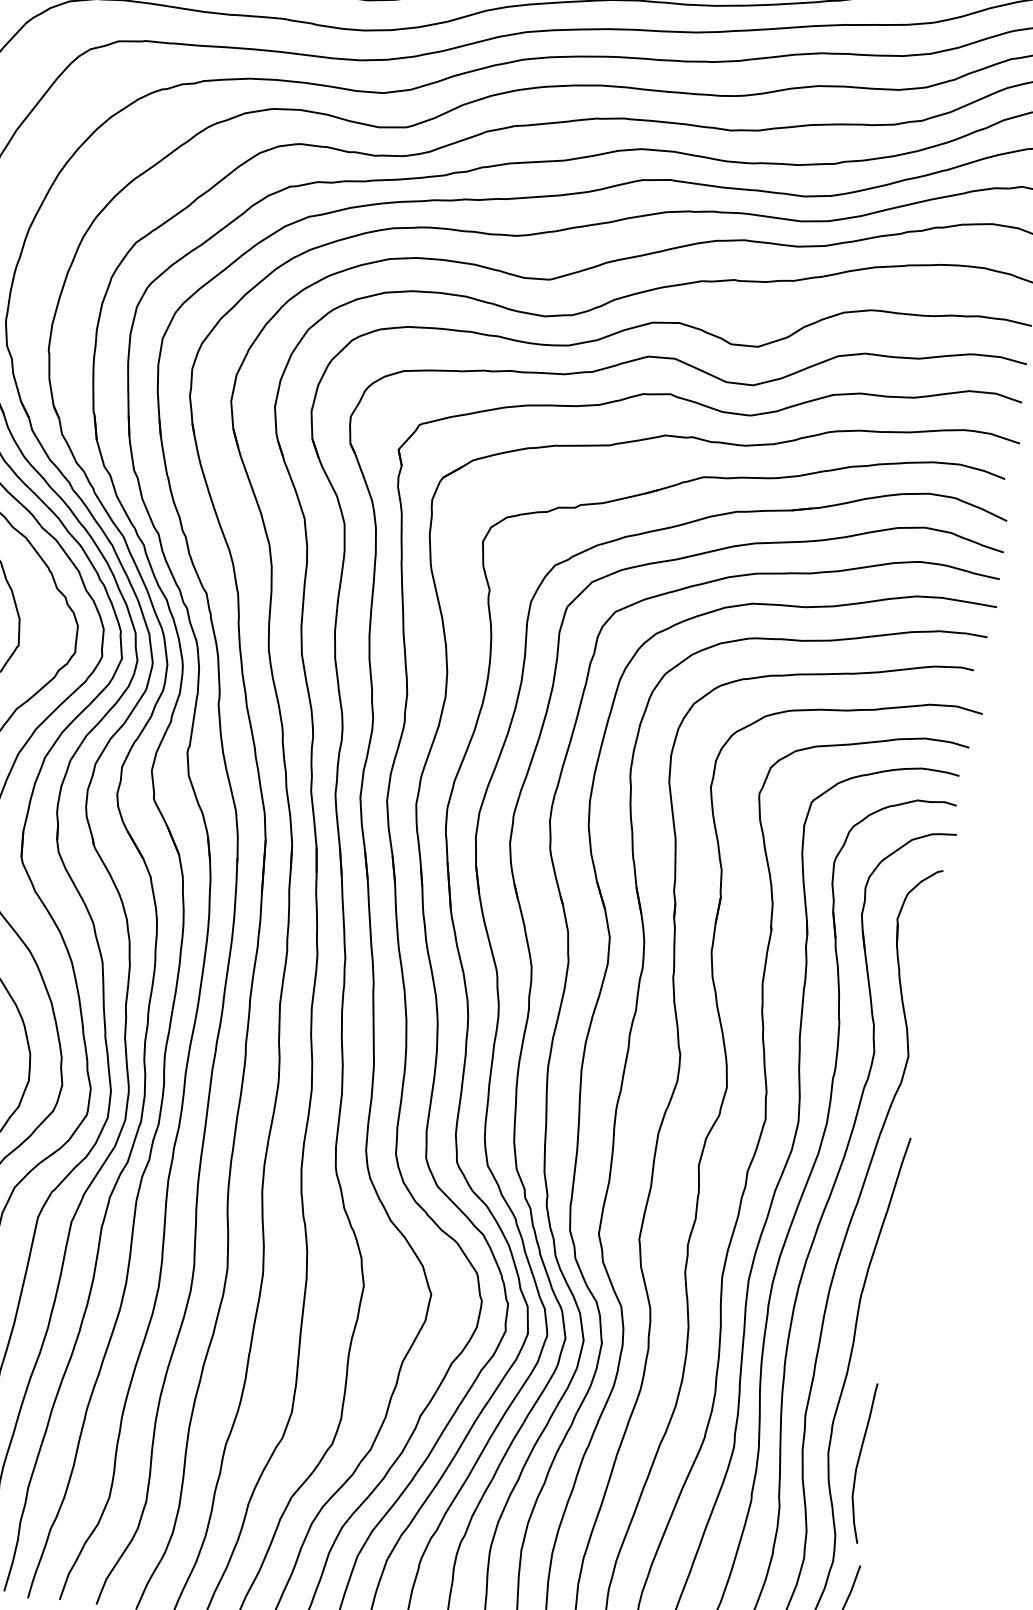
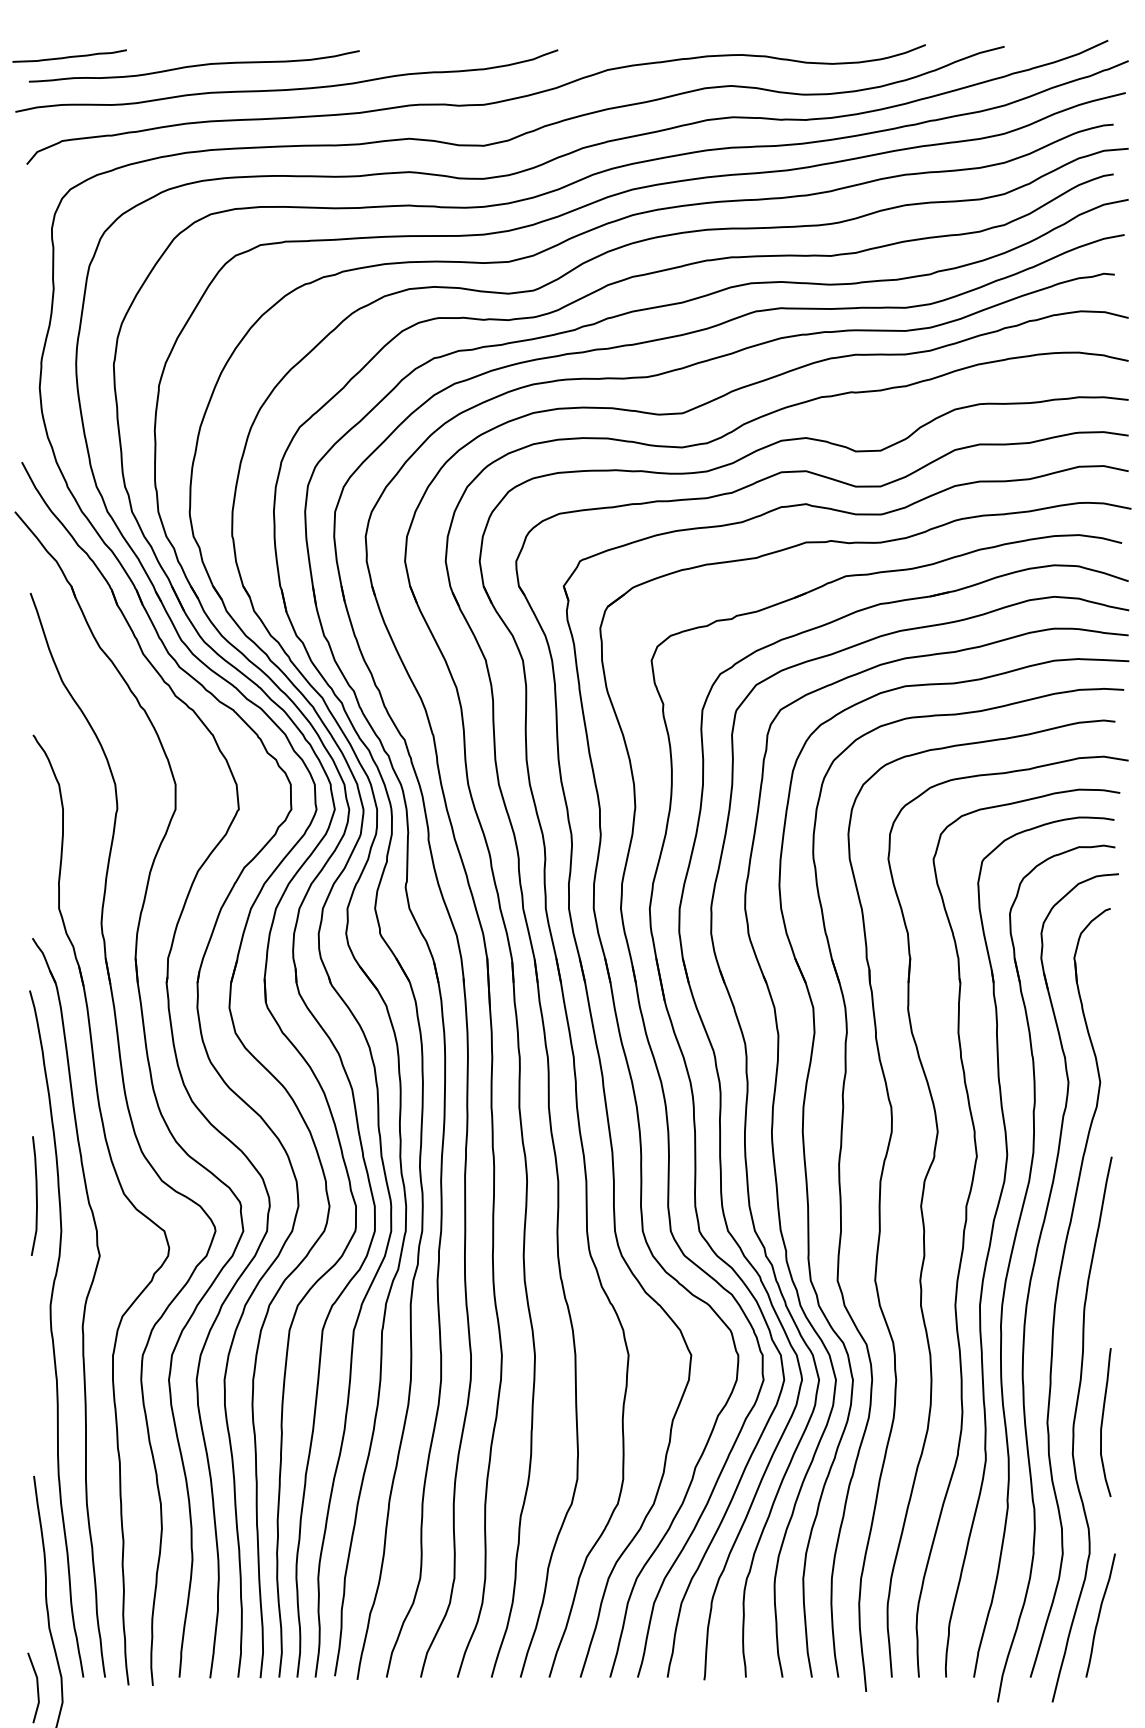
curve: (859, 1460) -> (1103, 1420), moved

